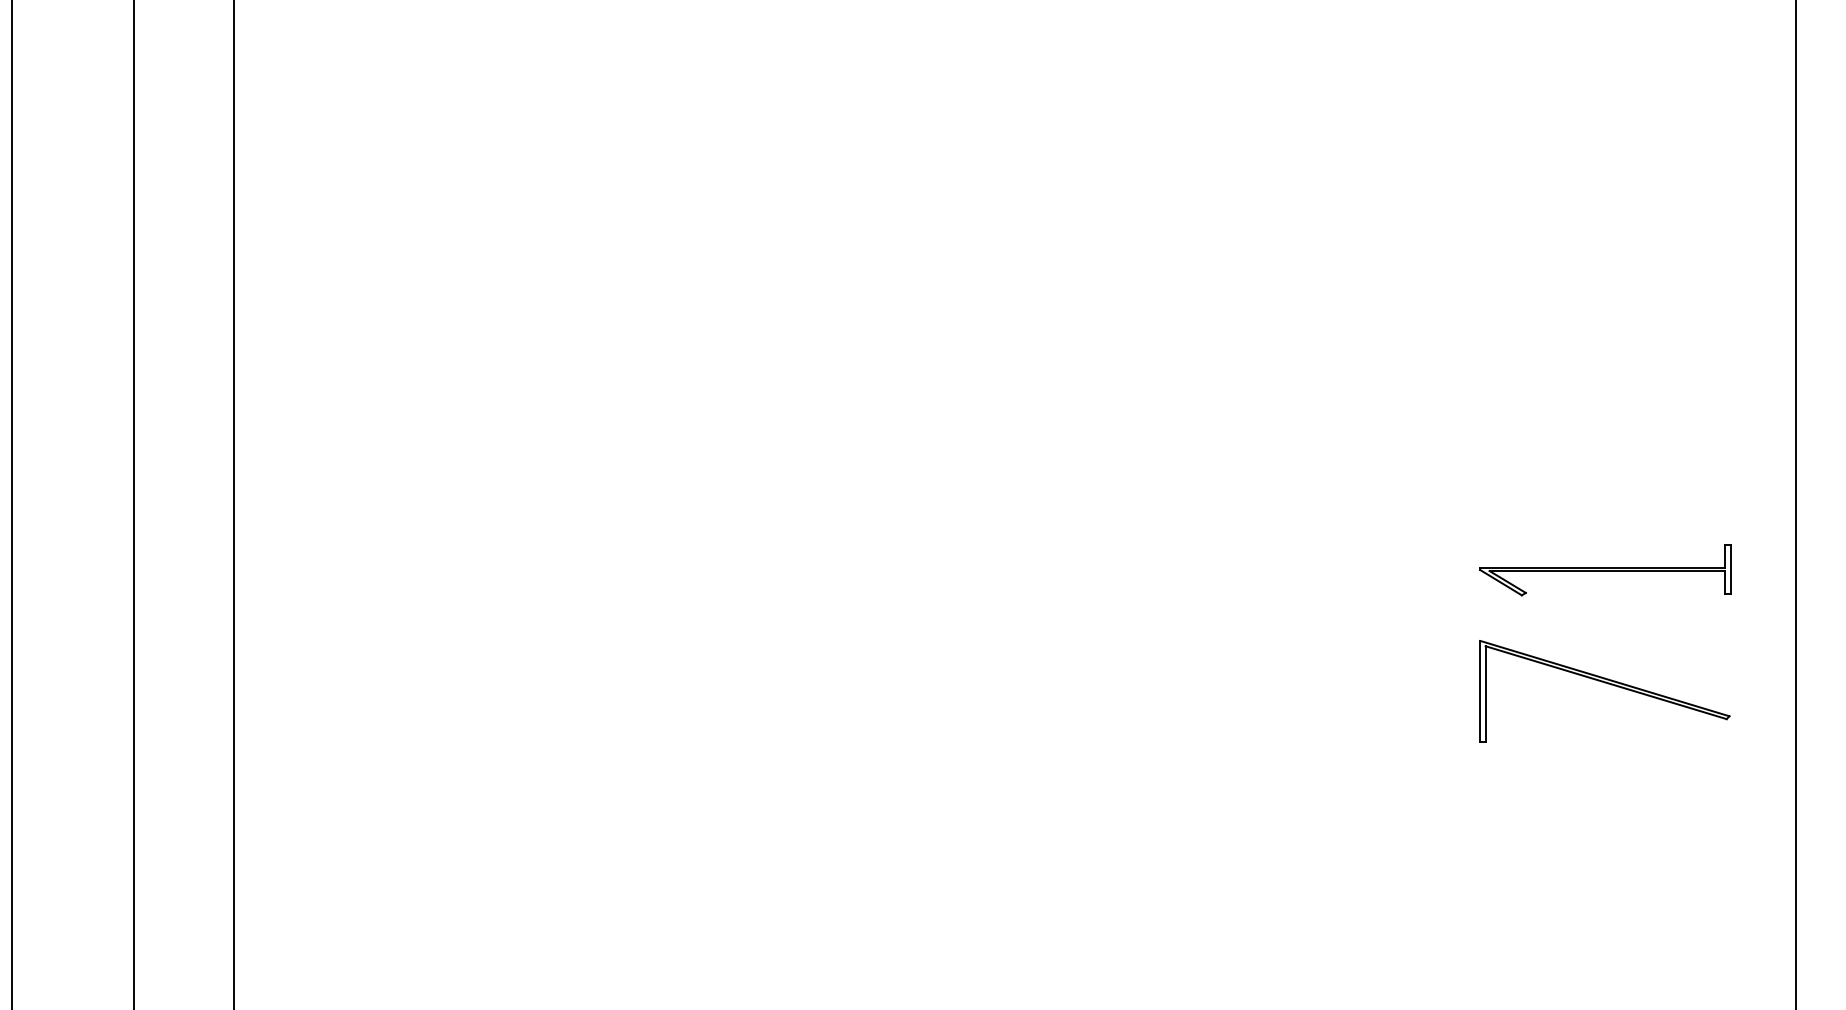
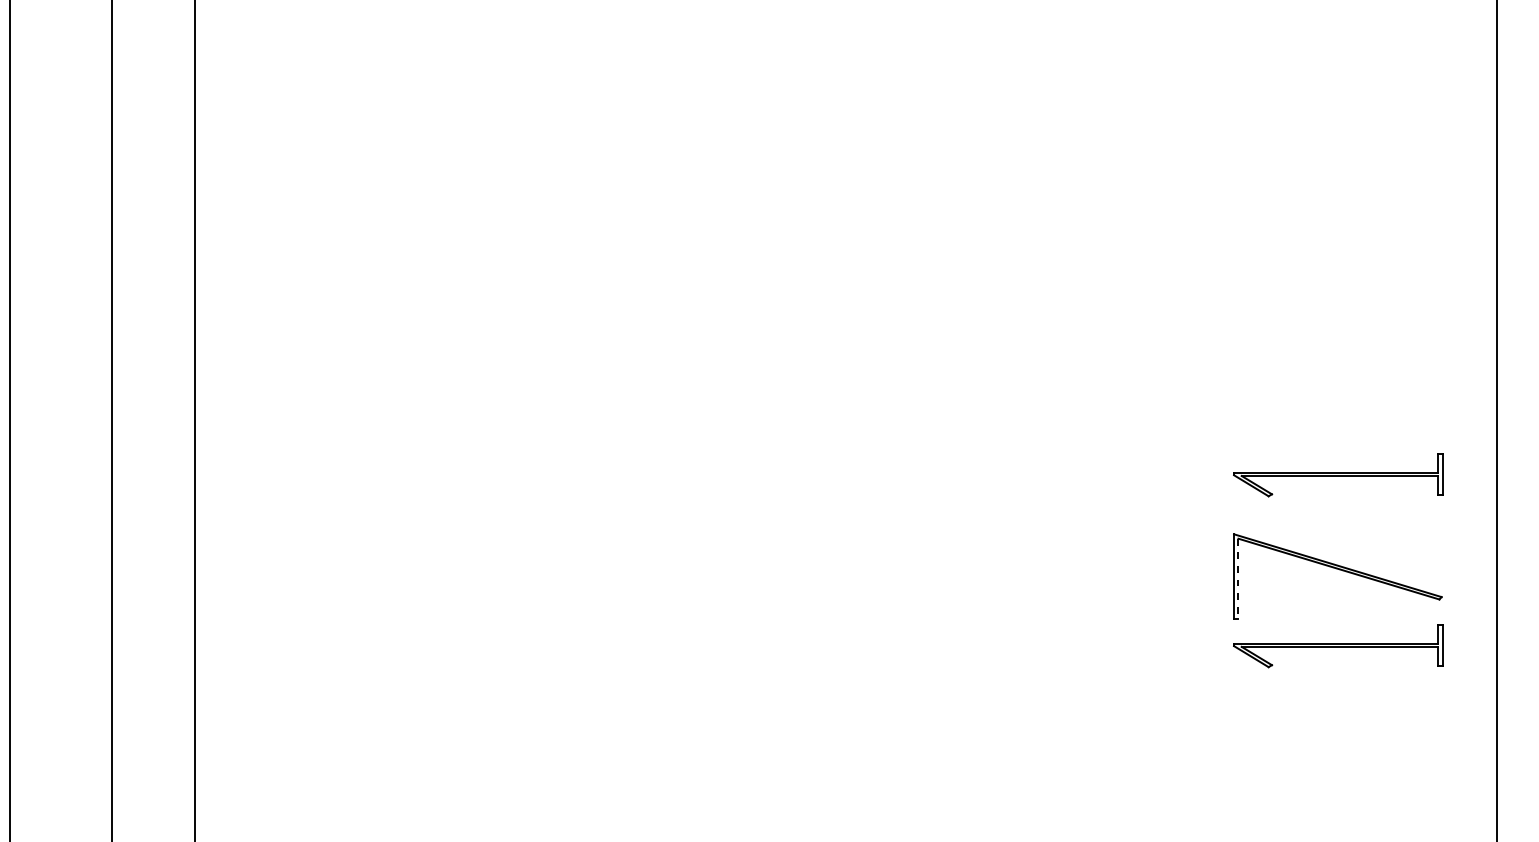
line: (1485, 694) -> (1238, 578), solid -> dashed
part: (1605, 775) -> (1338, 646), added

